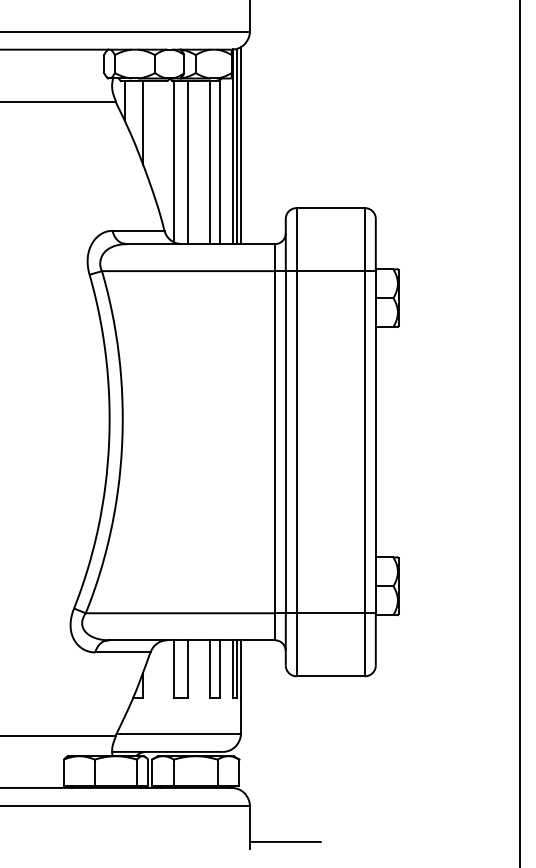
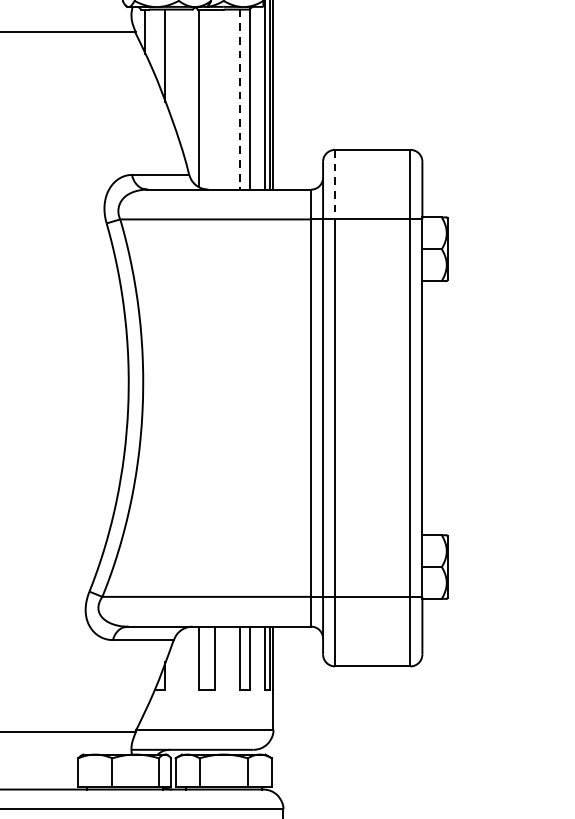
line: (187, 162) -> (214, 99), removed
line: (210, 162) -> (240, 99), solid -> dashed
line: (296, 239) -> (334, 184), solid -> dashed

